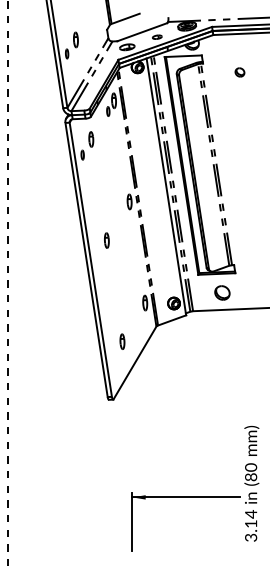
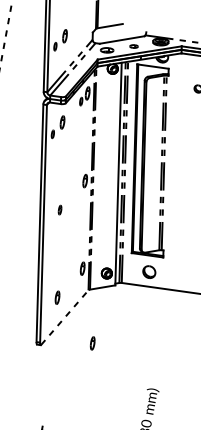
part: (106, 240) -> (59, 209), size x0.7
line: (135, 362) -> (65, 317), solid -> dashed
part: (172, 386) -> (92, 343), added

